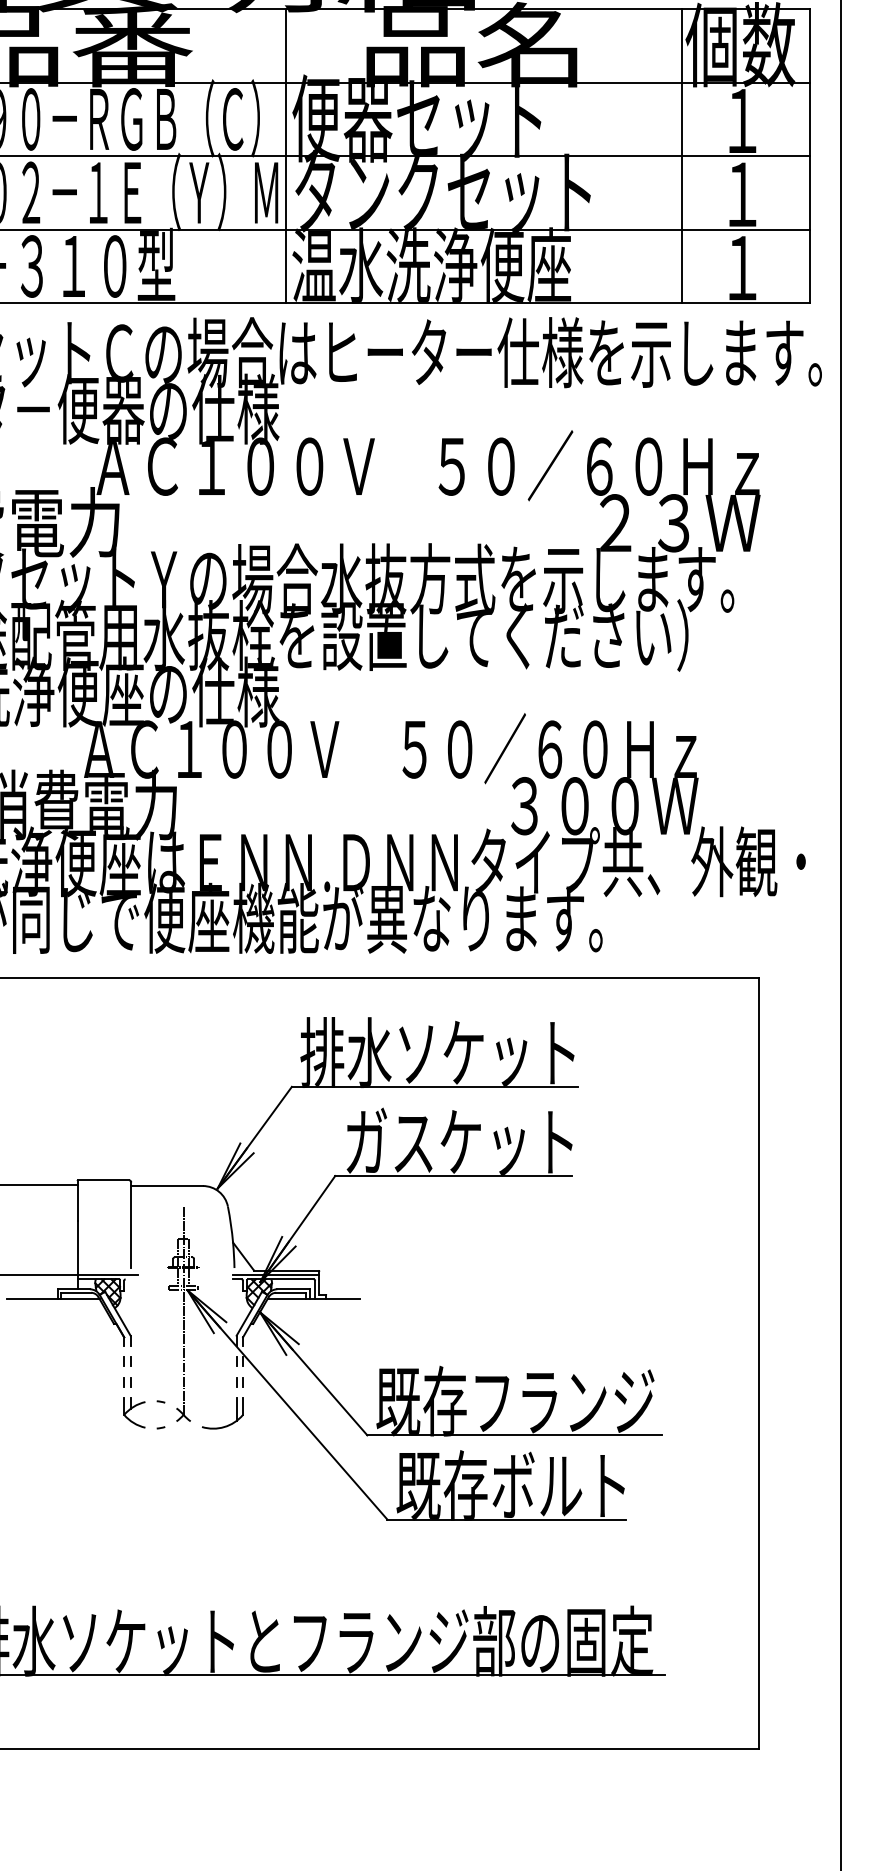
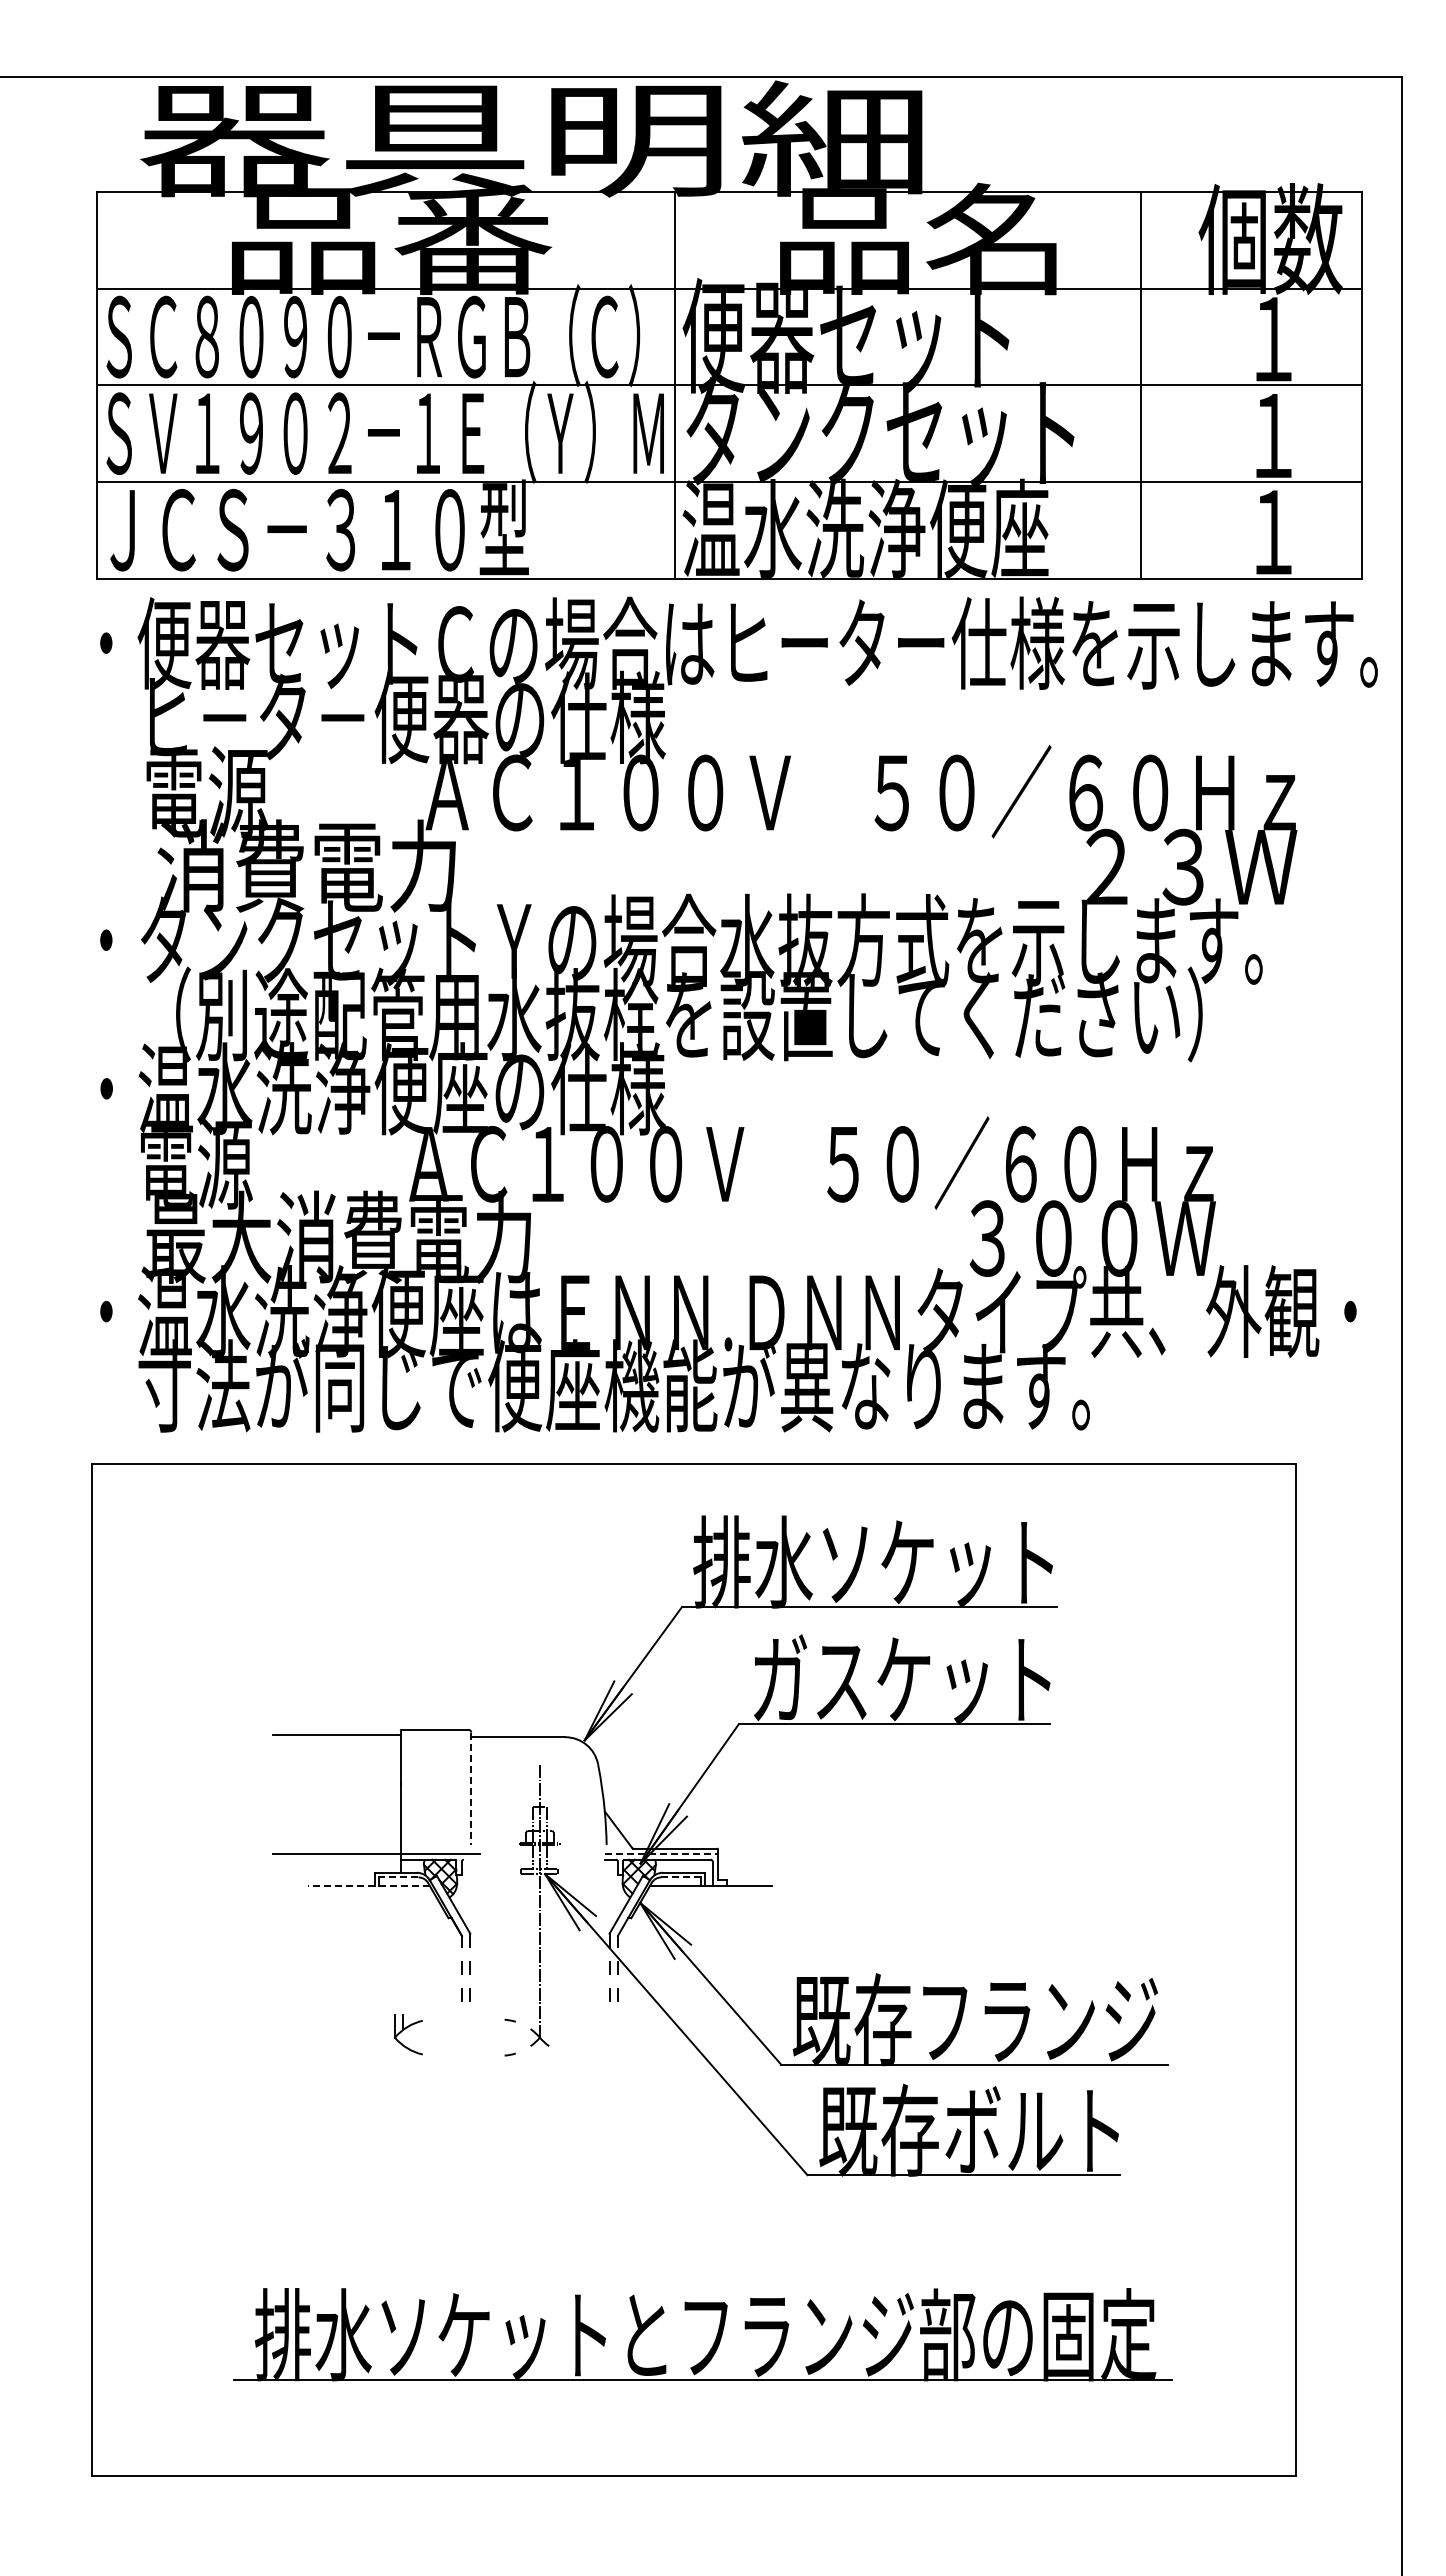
line: (682, 156) -> (1141, 385), moved
line: (131, 1225) -> (471, 1789), solid -> dashed
line: (276, 1275) -> (661, 1854), solid -> dashed
line: (75, 1292) -> (398, 1877), solid -> dashed
line: (290, 1292) -> (680, 1877), solid -> dashed
line: (53, 1298) -> (368, 1885), solid -> dashed
part: (134, 1412) -> (408, 2034), moved
part: (228, 1424) -> (598, 2050), removed

